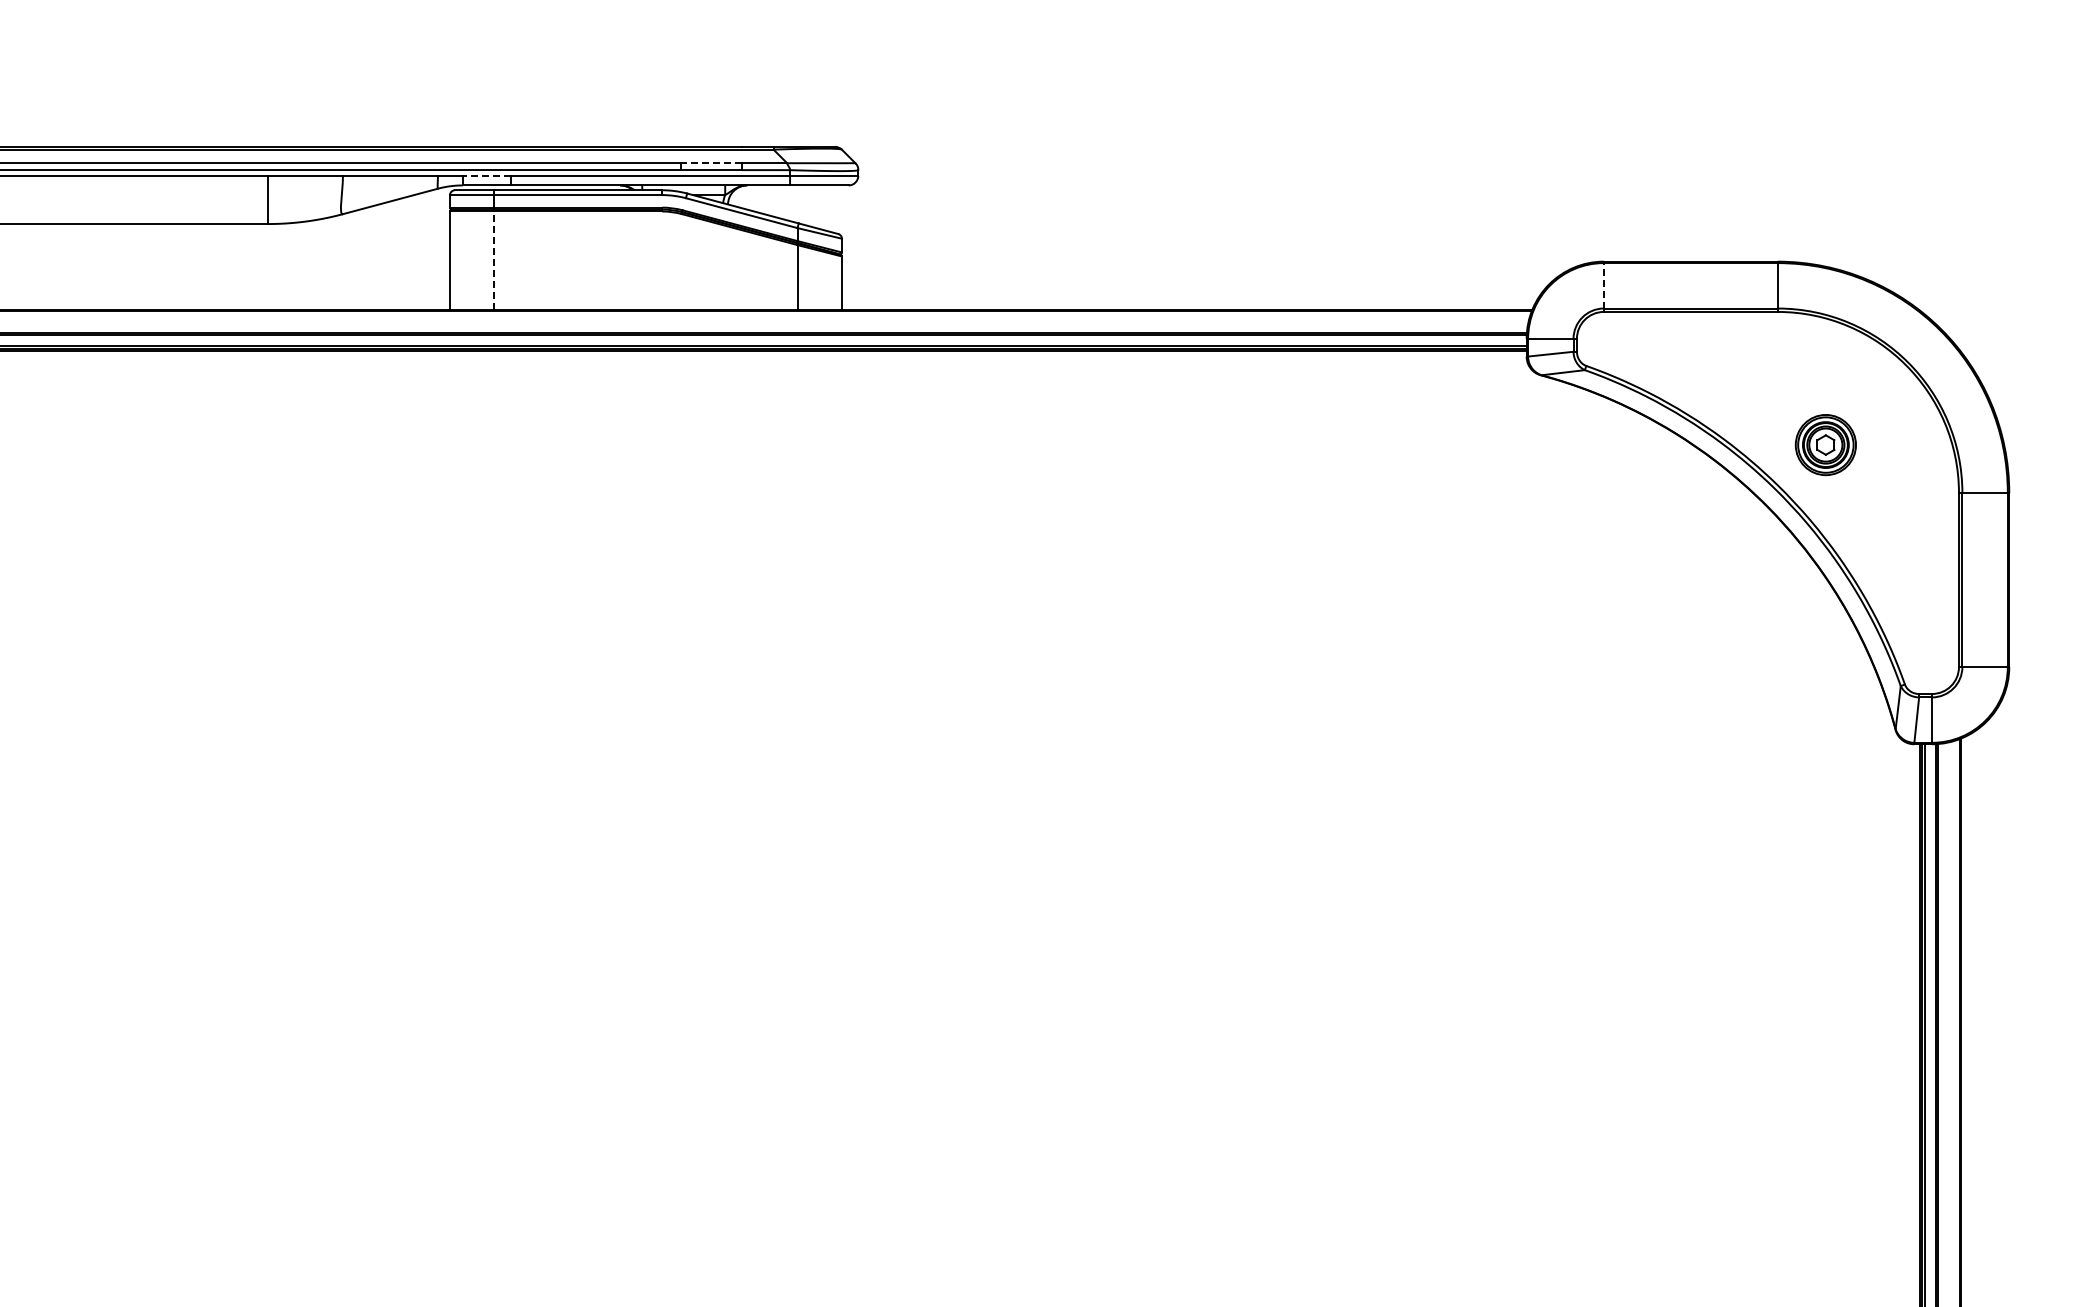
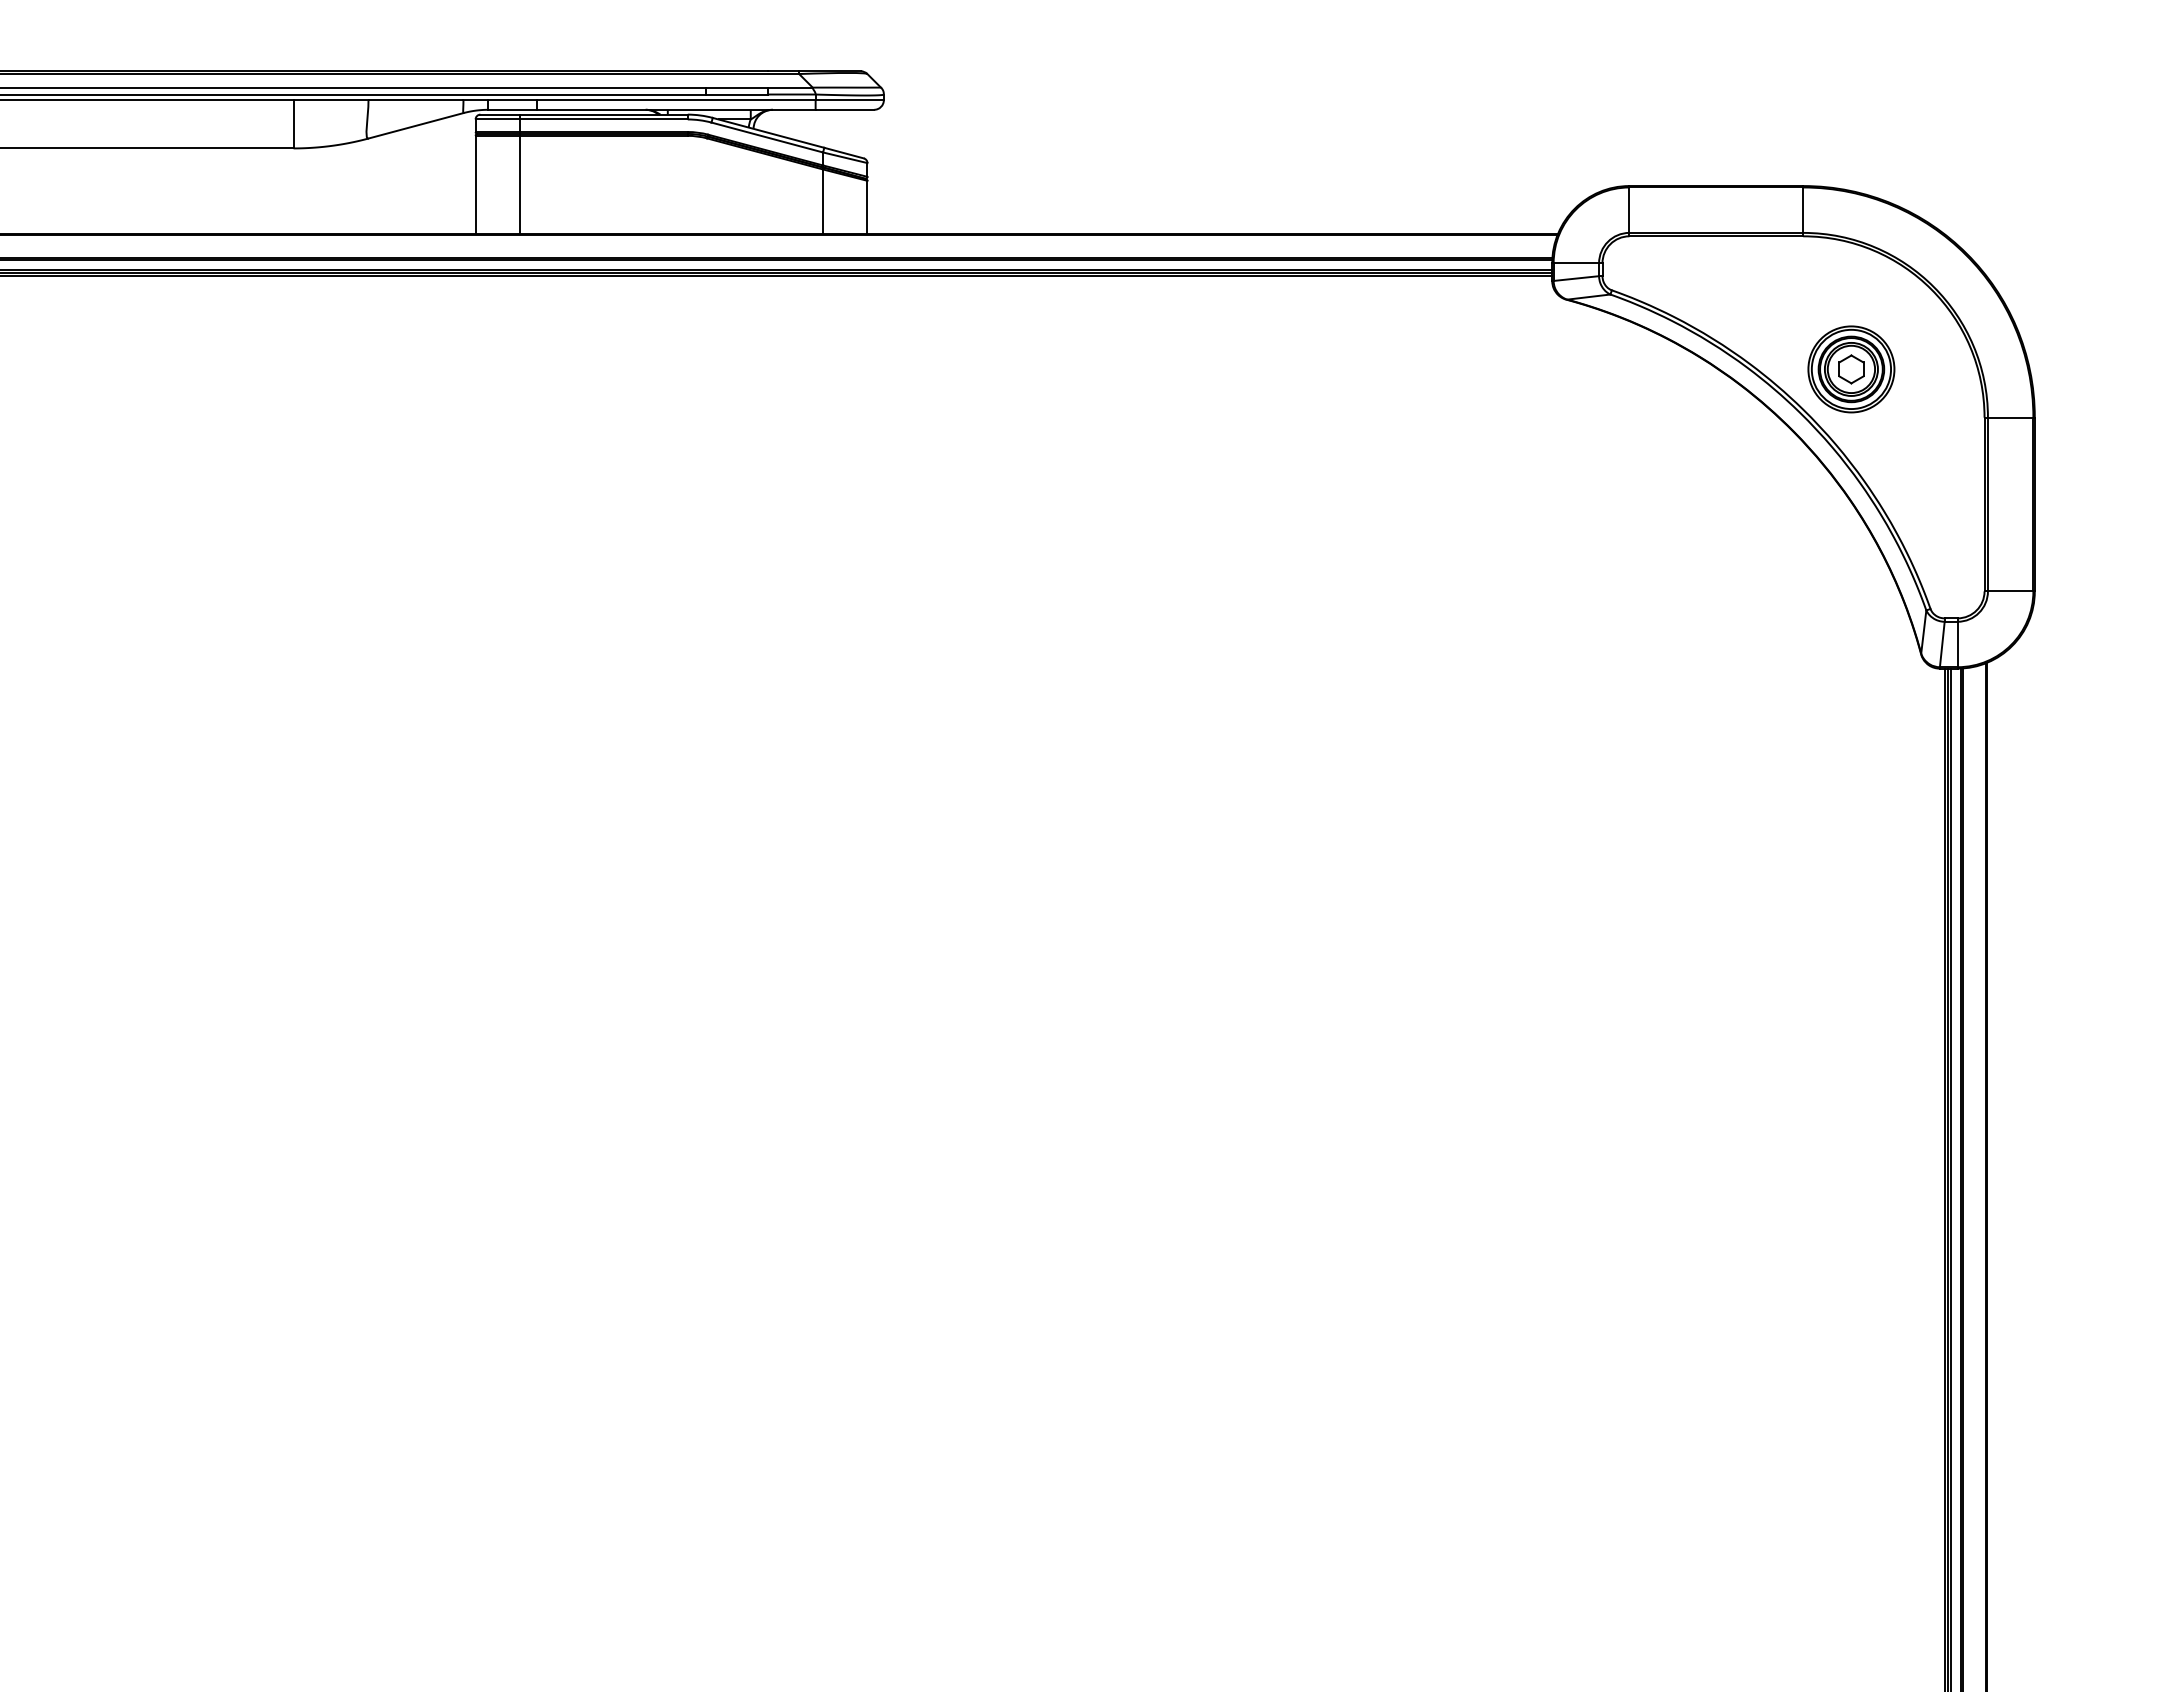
line: (711, 163) -> (737, 87), dashed -> solid
line: (486, 176) -> (512, 100), dashed -> solid
line: (494, 260) -> (520, 184), dashed -> solid
line: (1603, 286) -> (1629, 210), dashed -> solid
part: (1825, 445) -> (1851, 369), size x1.43

